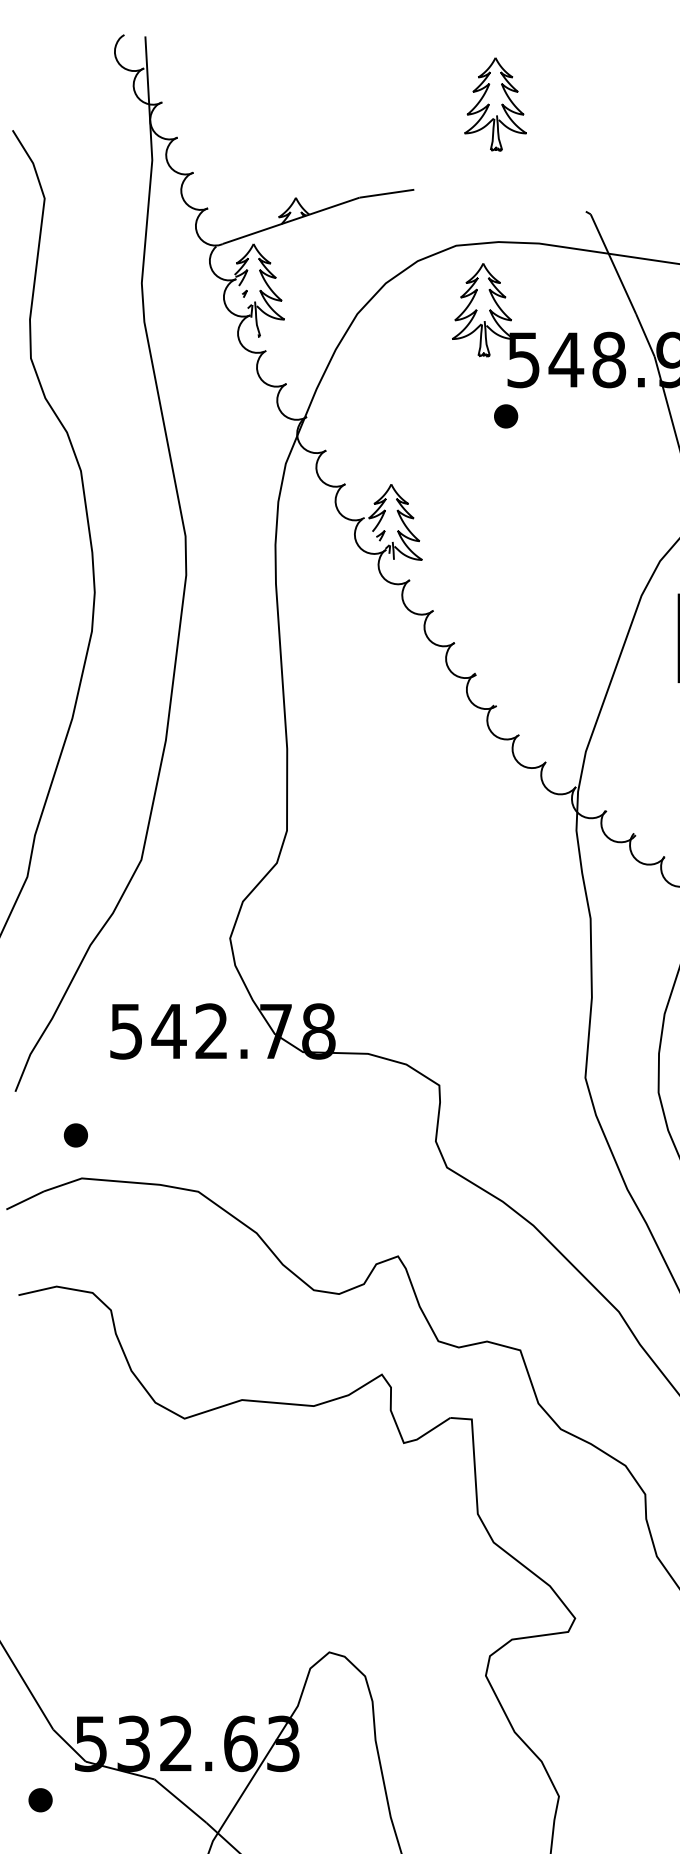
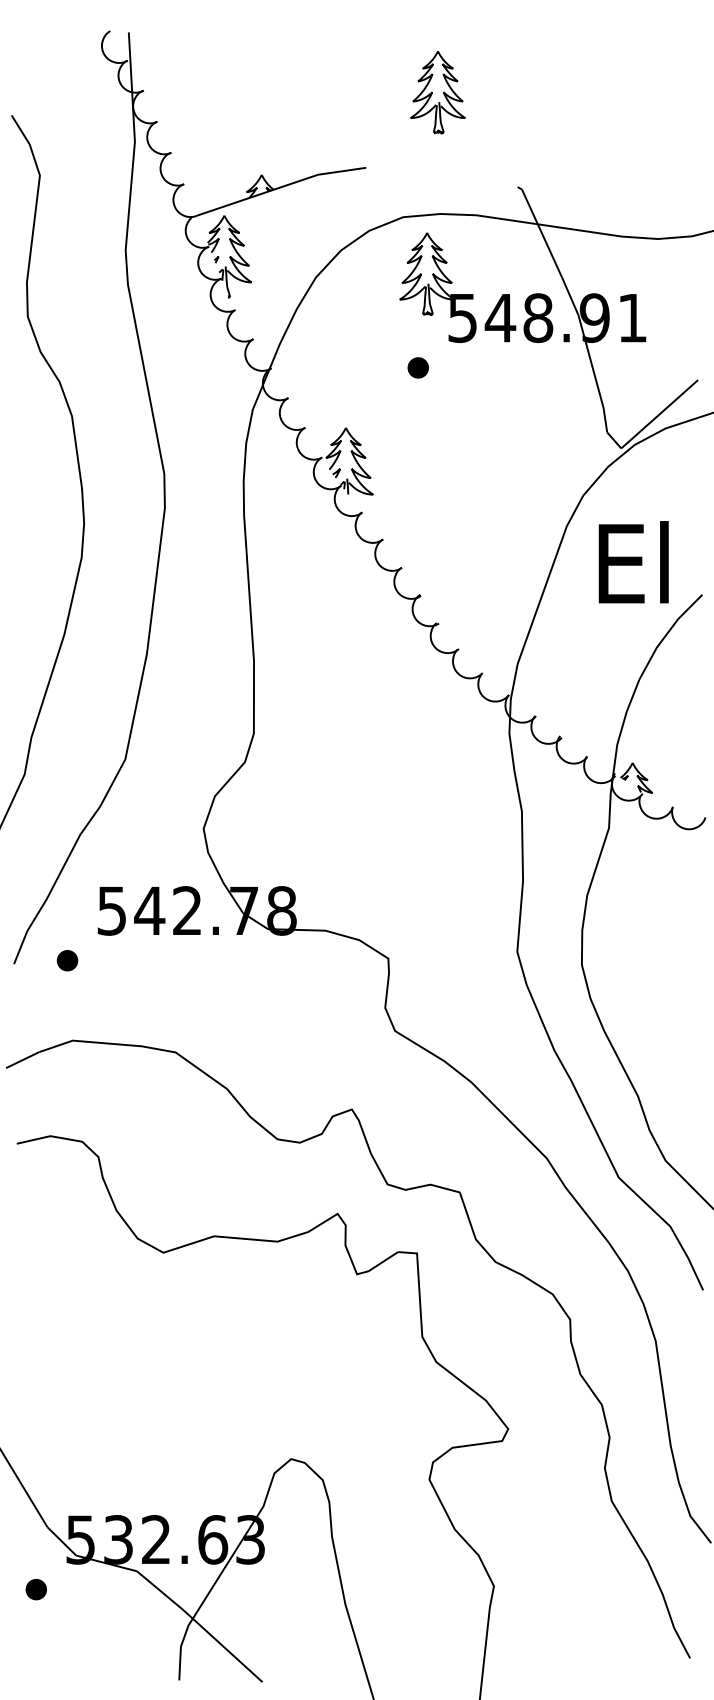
part: (505, 415) -> (417, 367), moved
part: (75, 1135) -> (67, 960), moved

